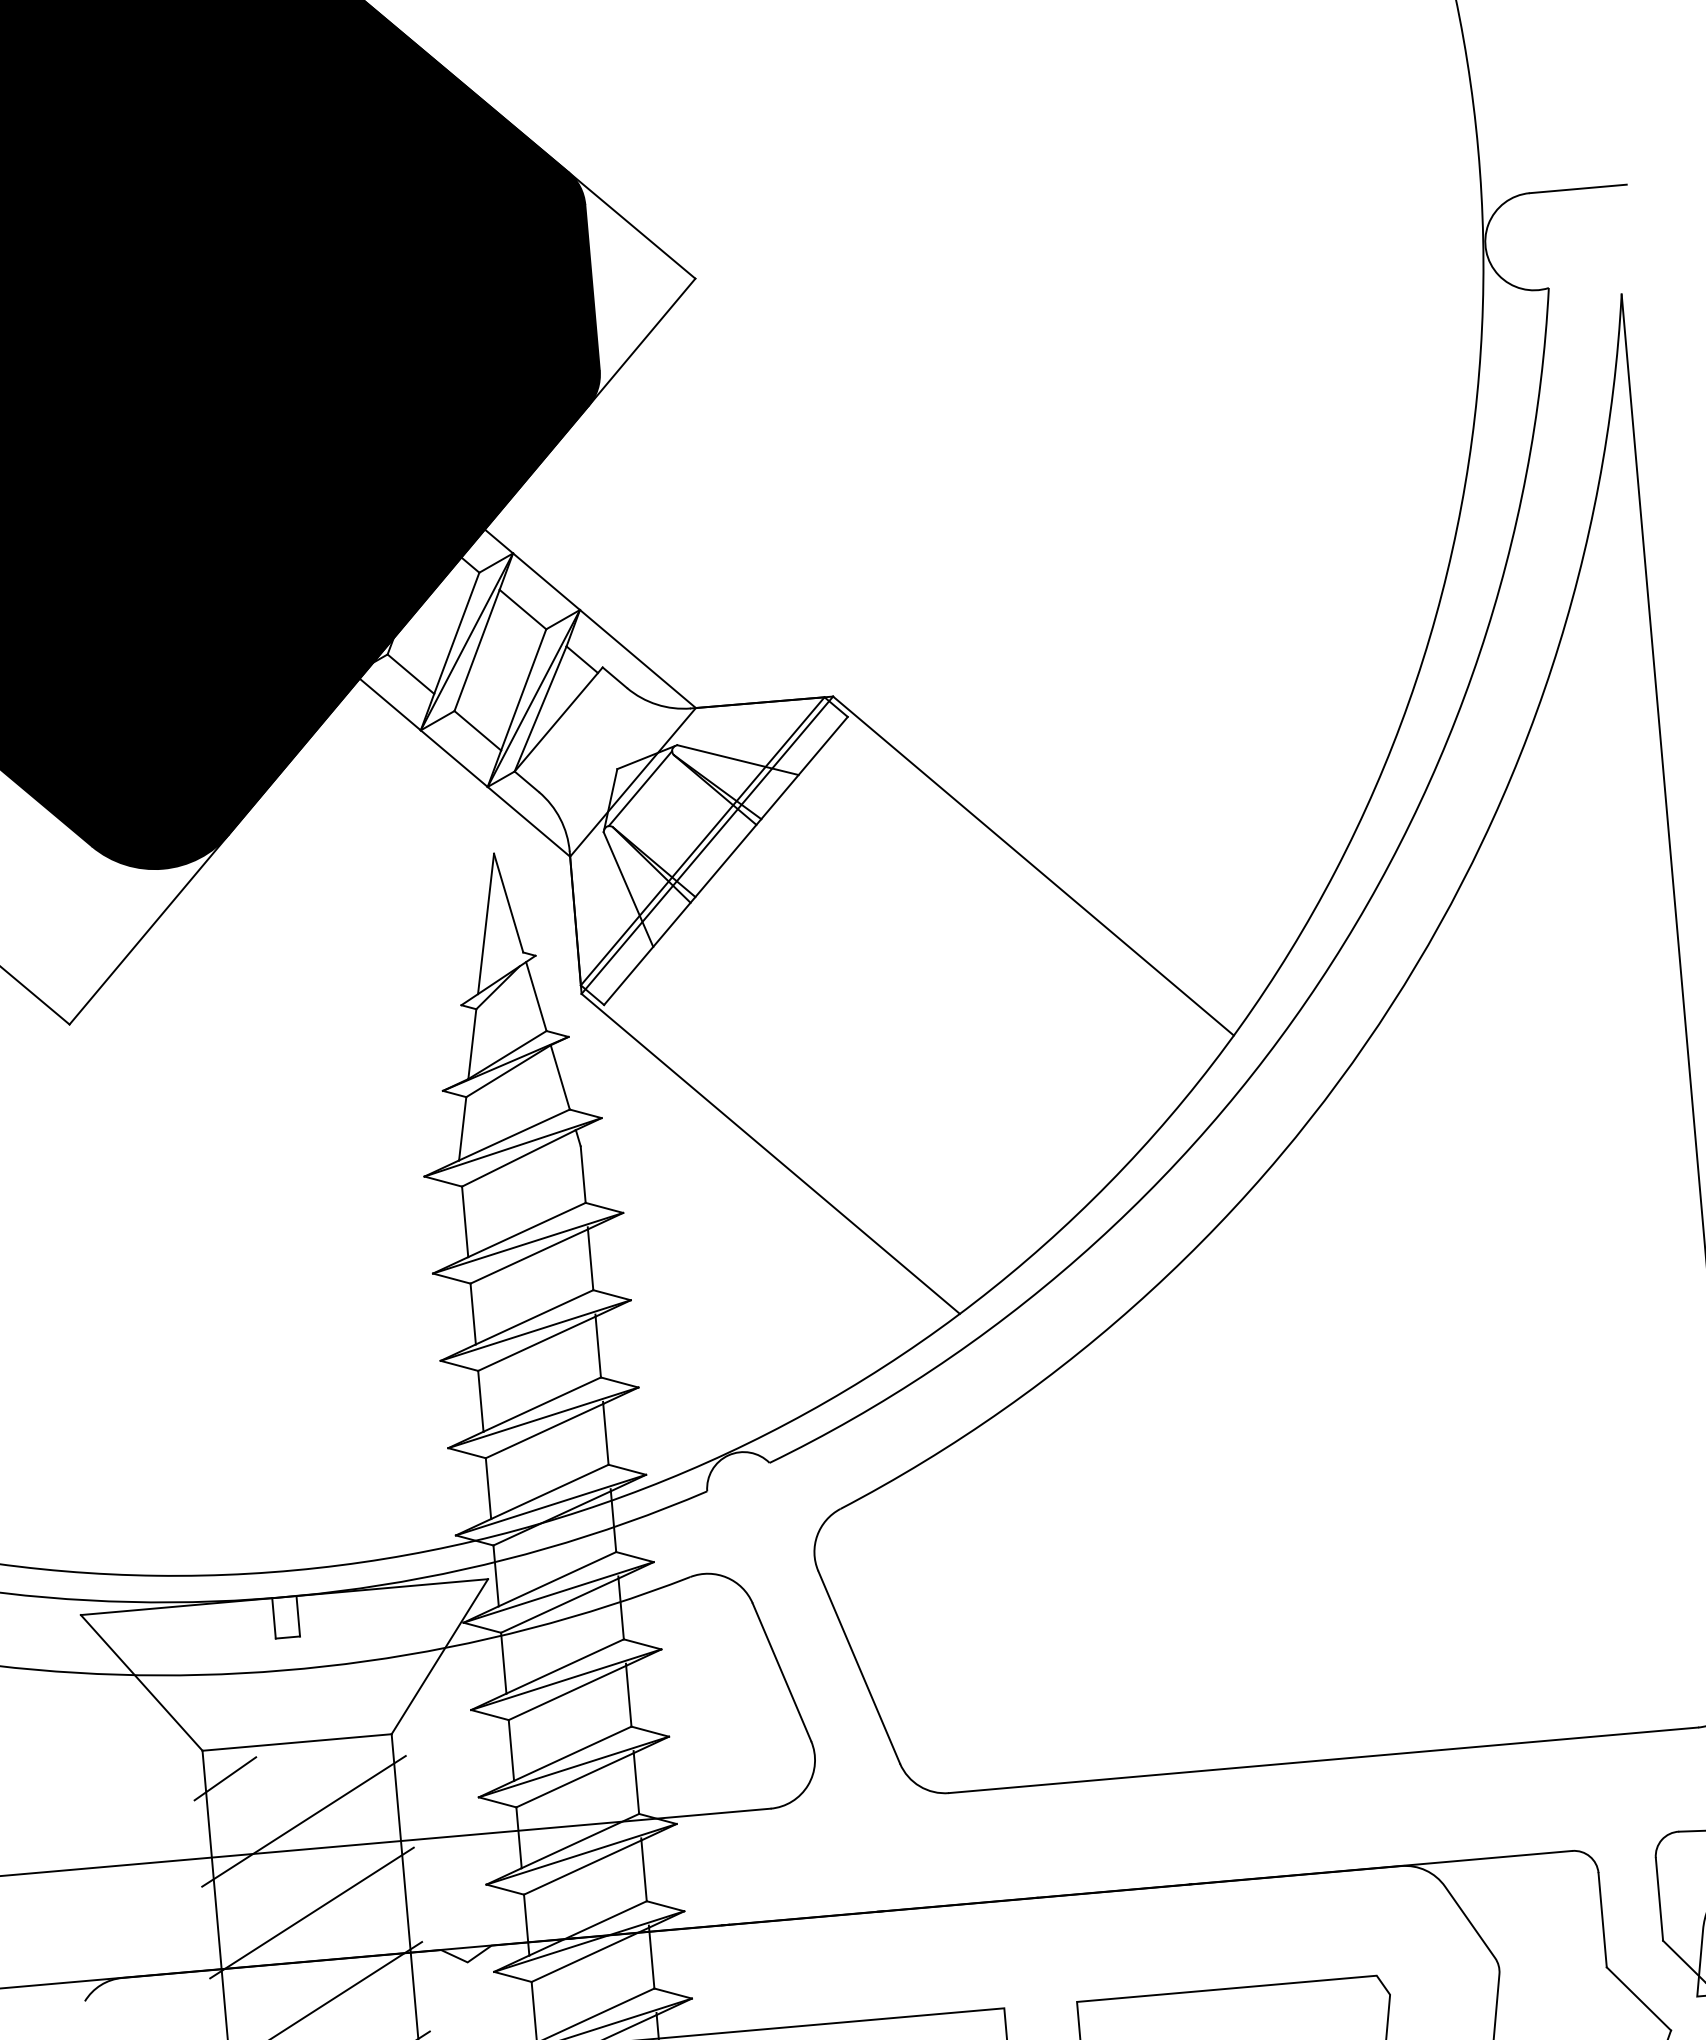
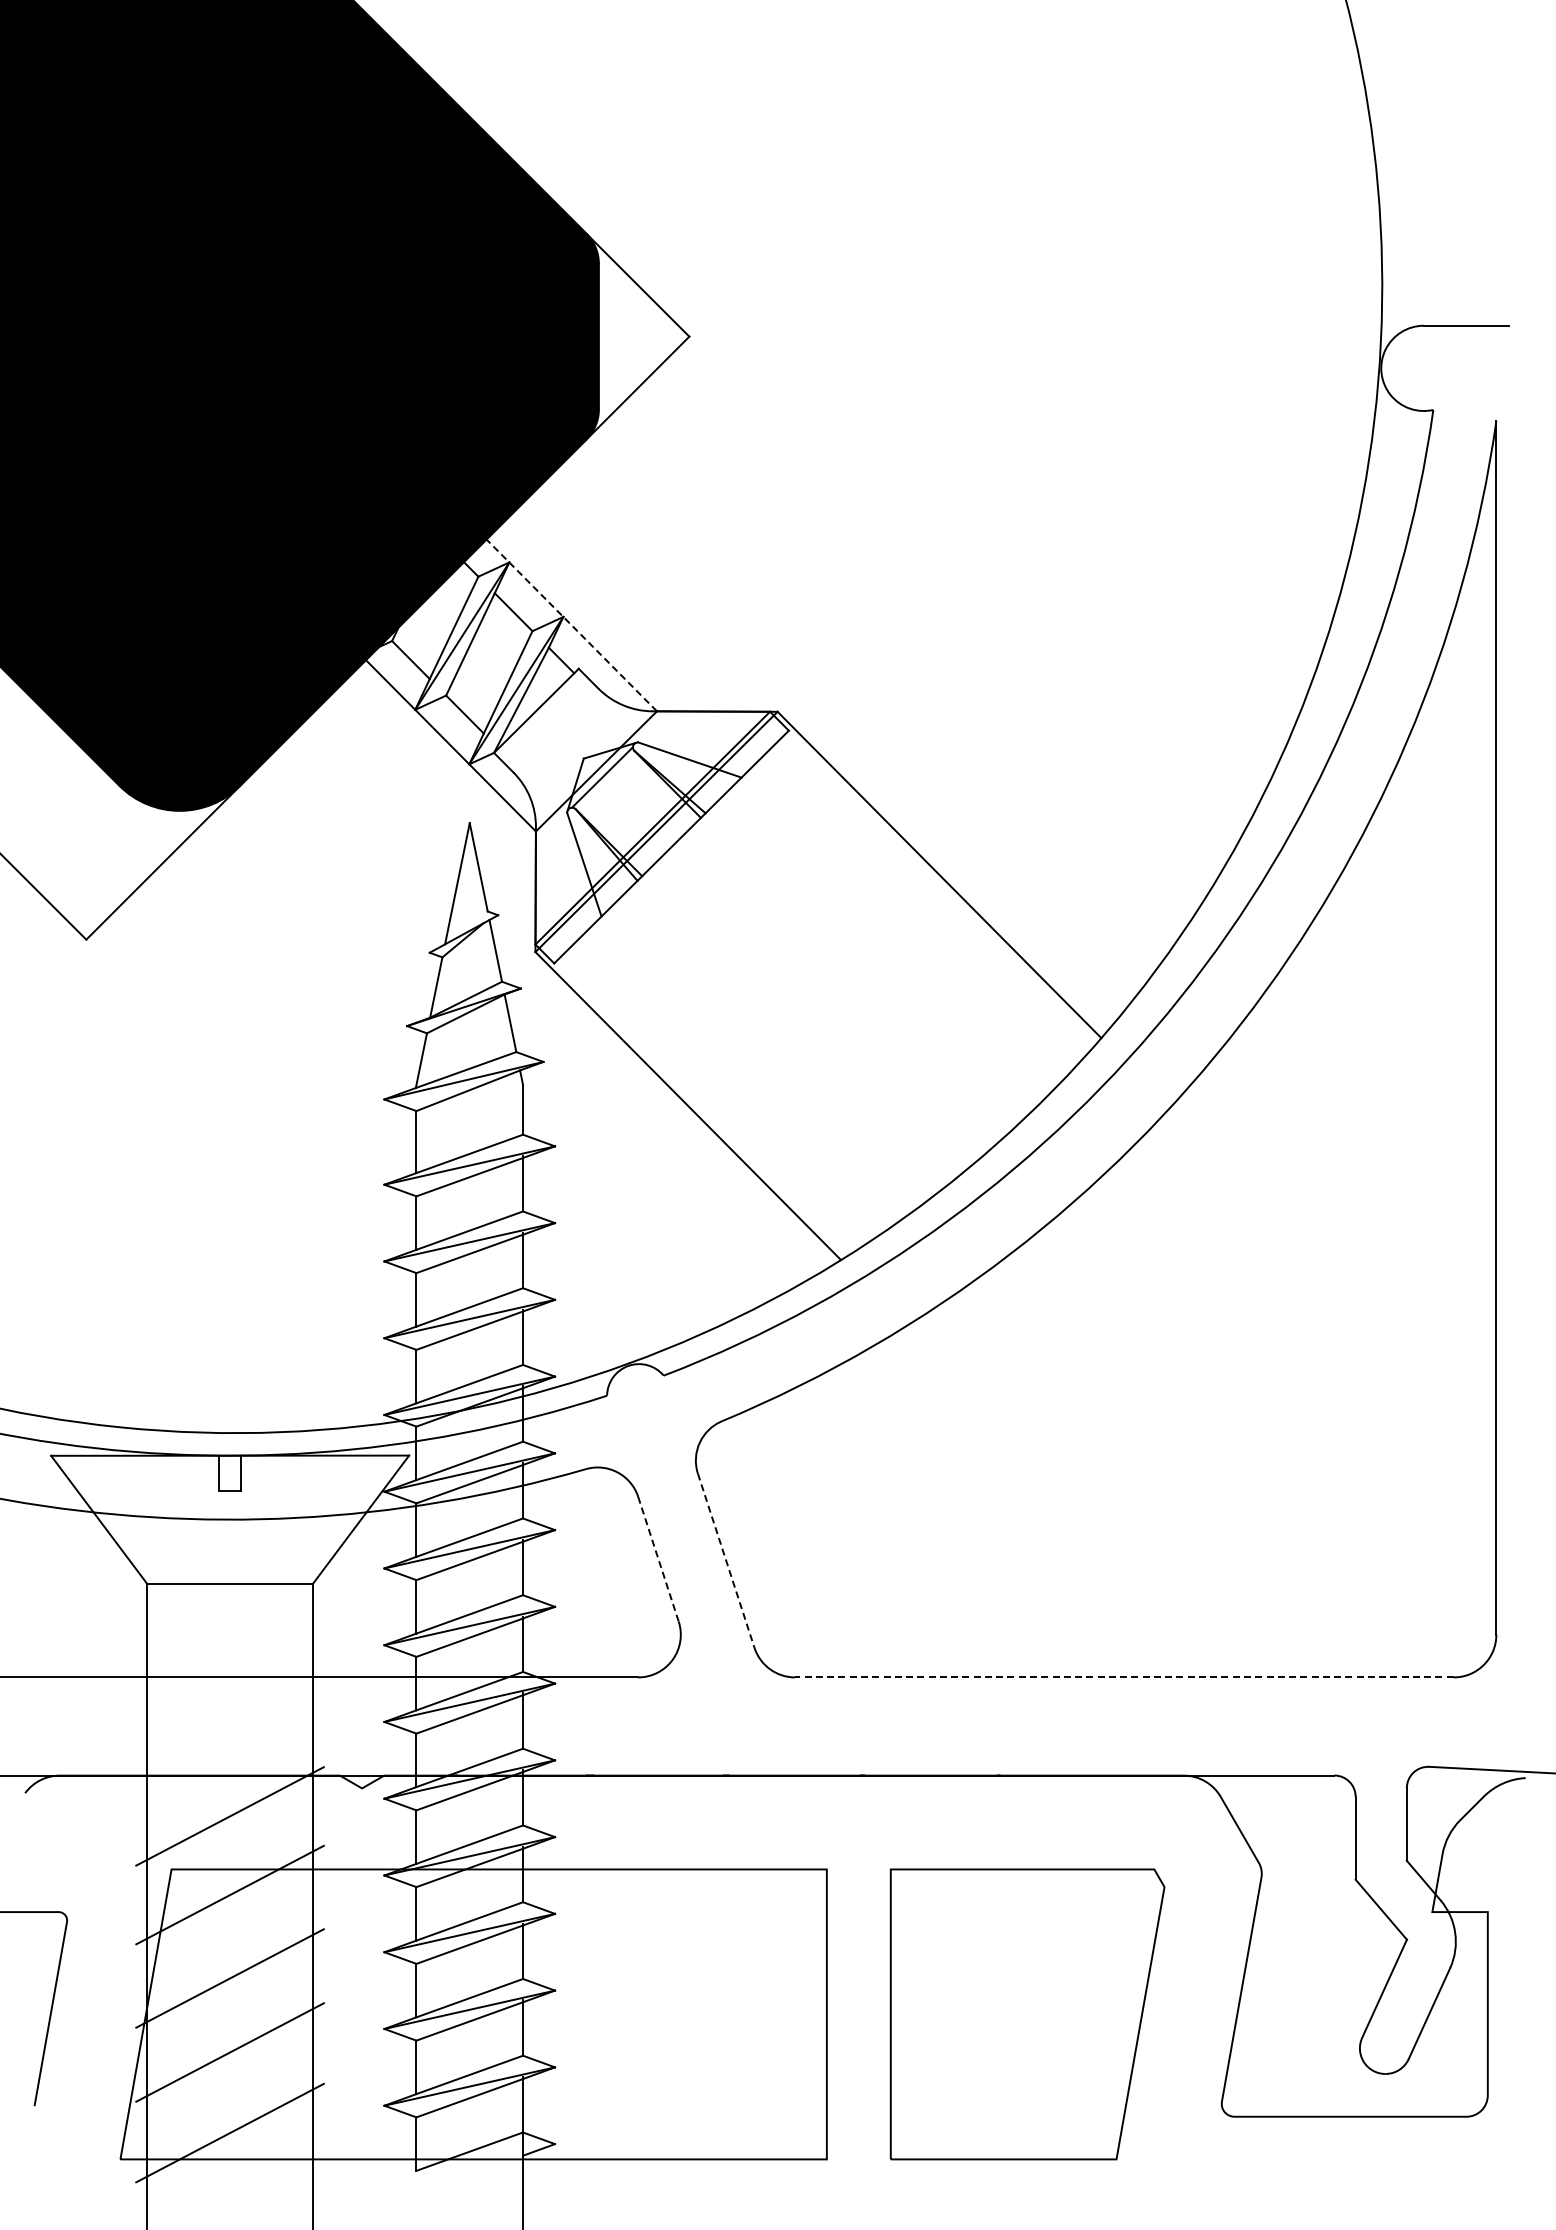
line: (591, 618) -> (572, 625), solid -> dashed
line: (859, 1666) -> (726, 1560), solid -> dashed
line: (781, 1672) -> (658, 1559), solid -> dashed
line: (1322, 1760) -> (1123, 1677), solid -> dashed
line: (225, 1778) -> (164, 1609), removed
line: (303, 1821) -> (229, 1652), removed
line: (311, 1913) -> (229, 1733), removed

